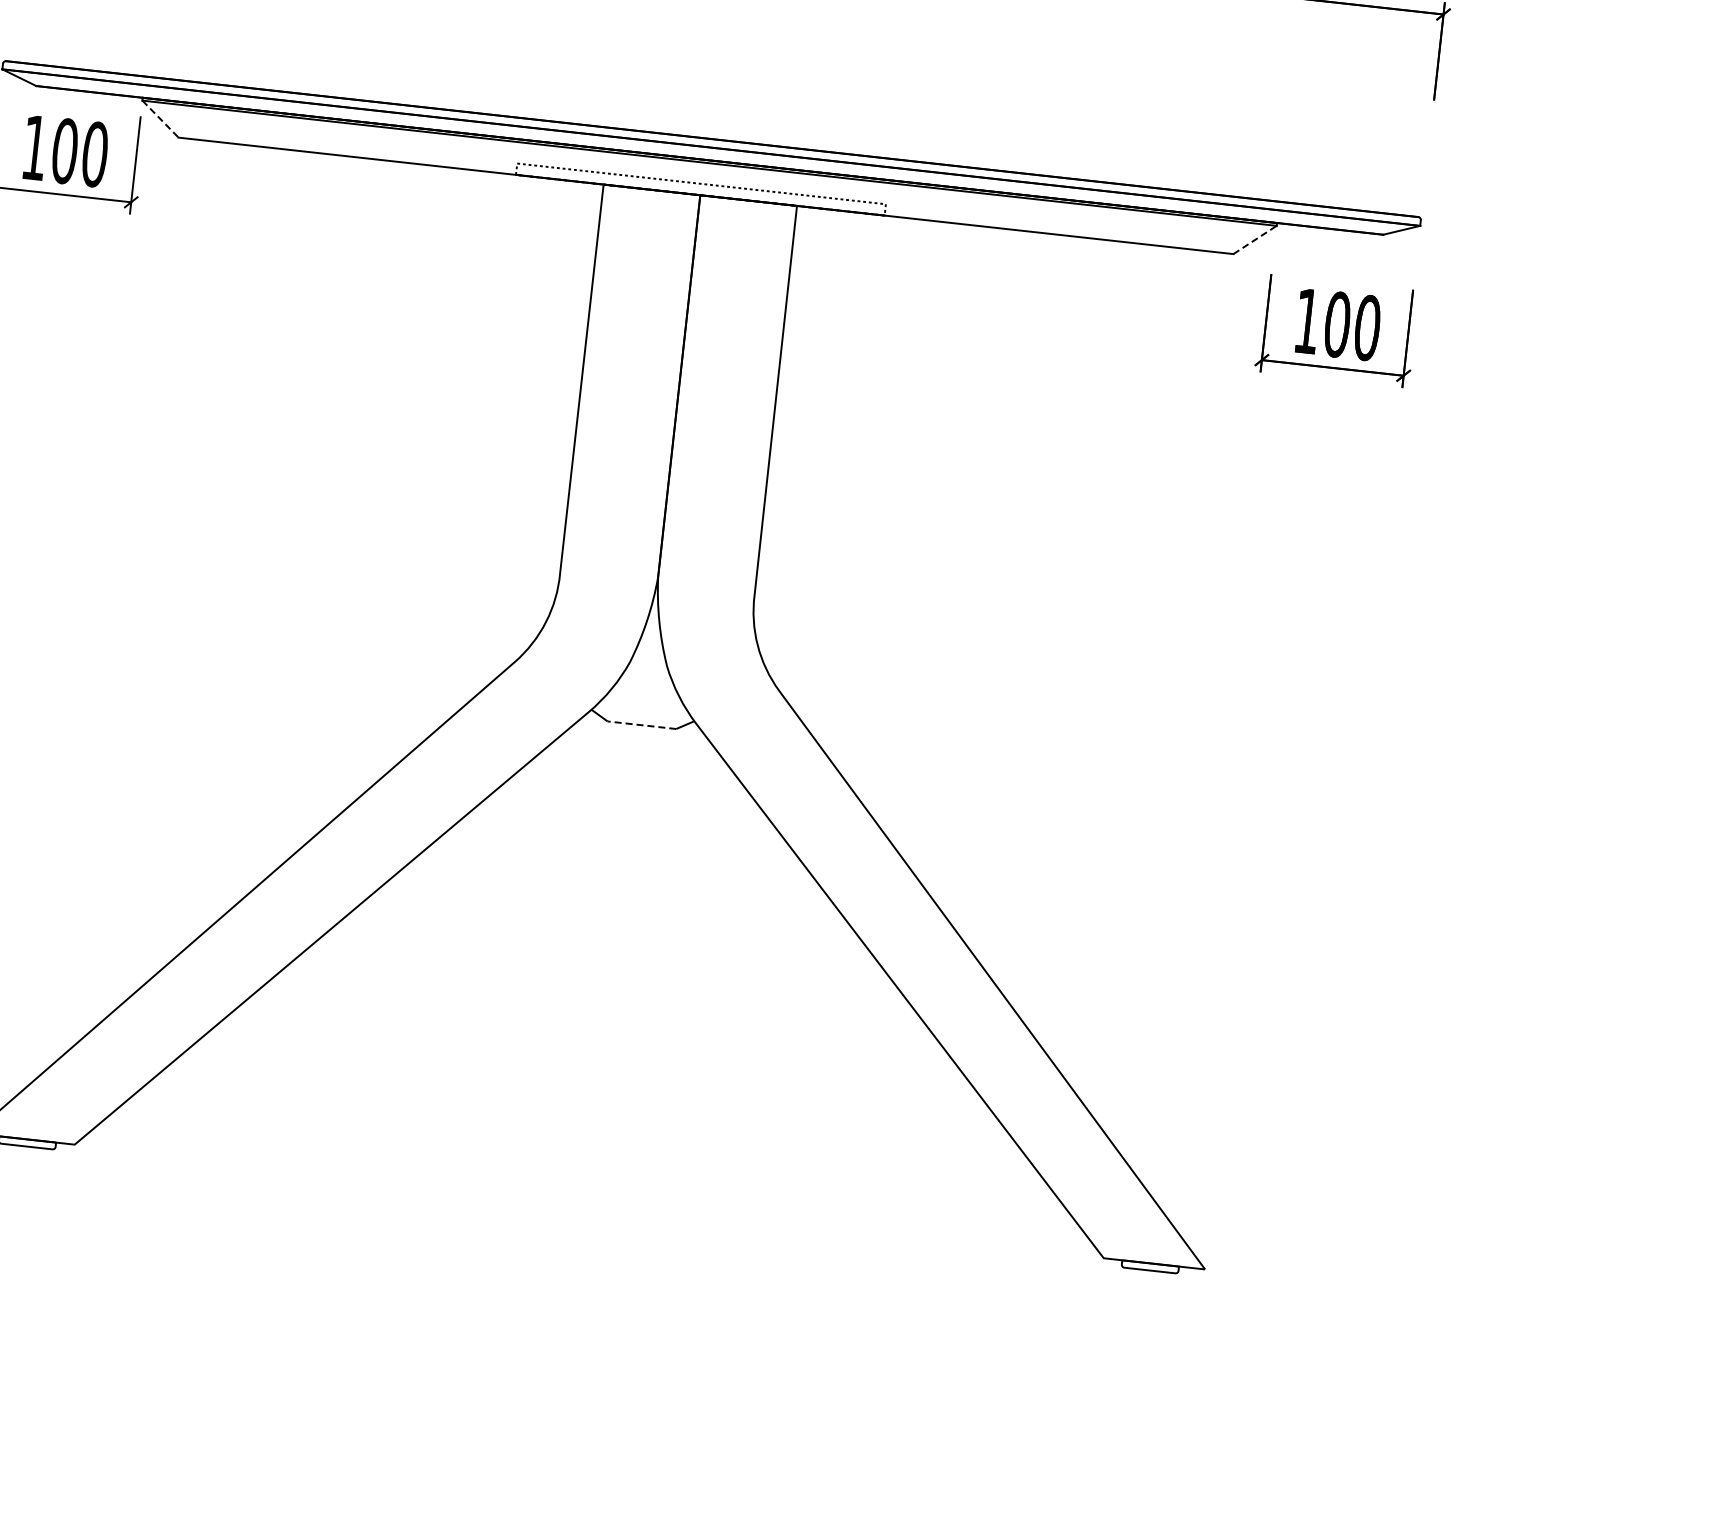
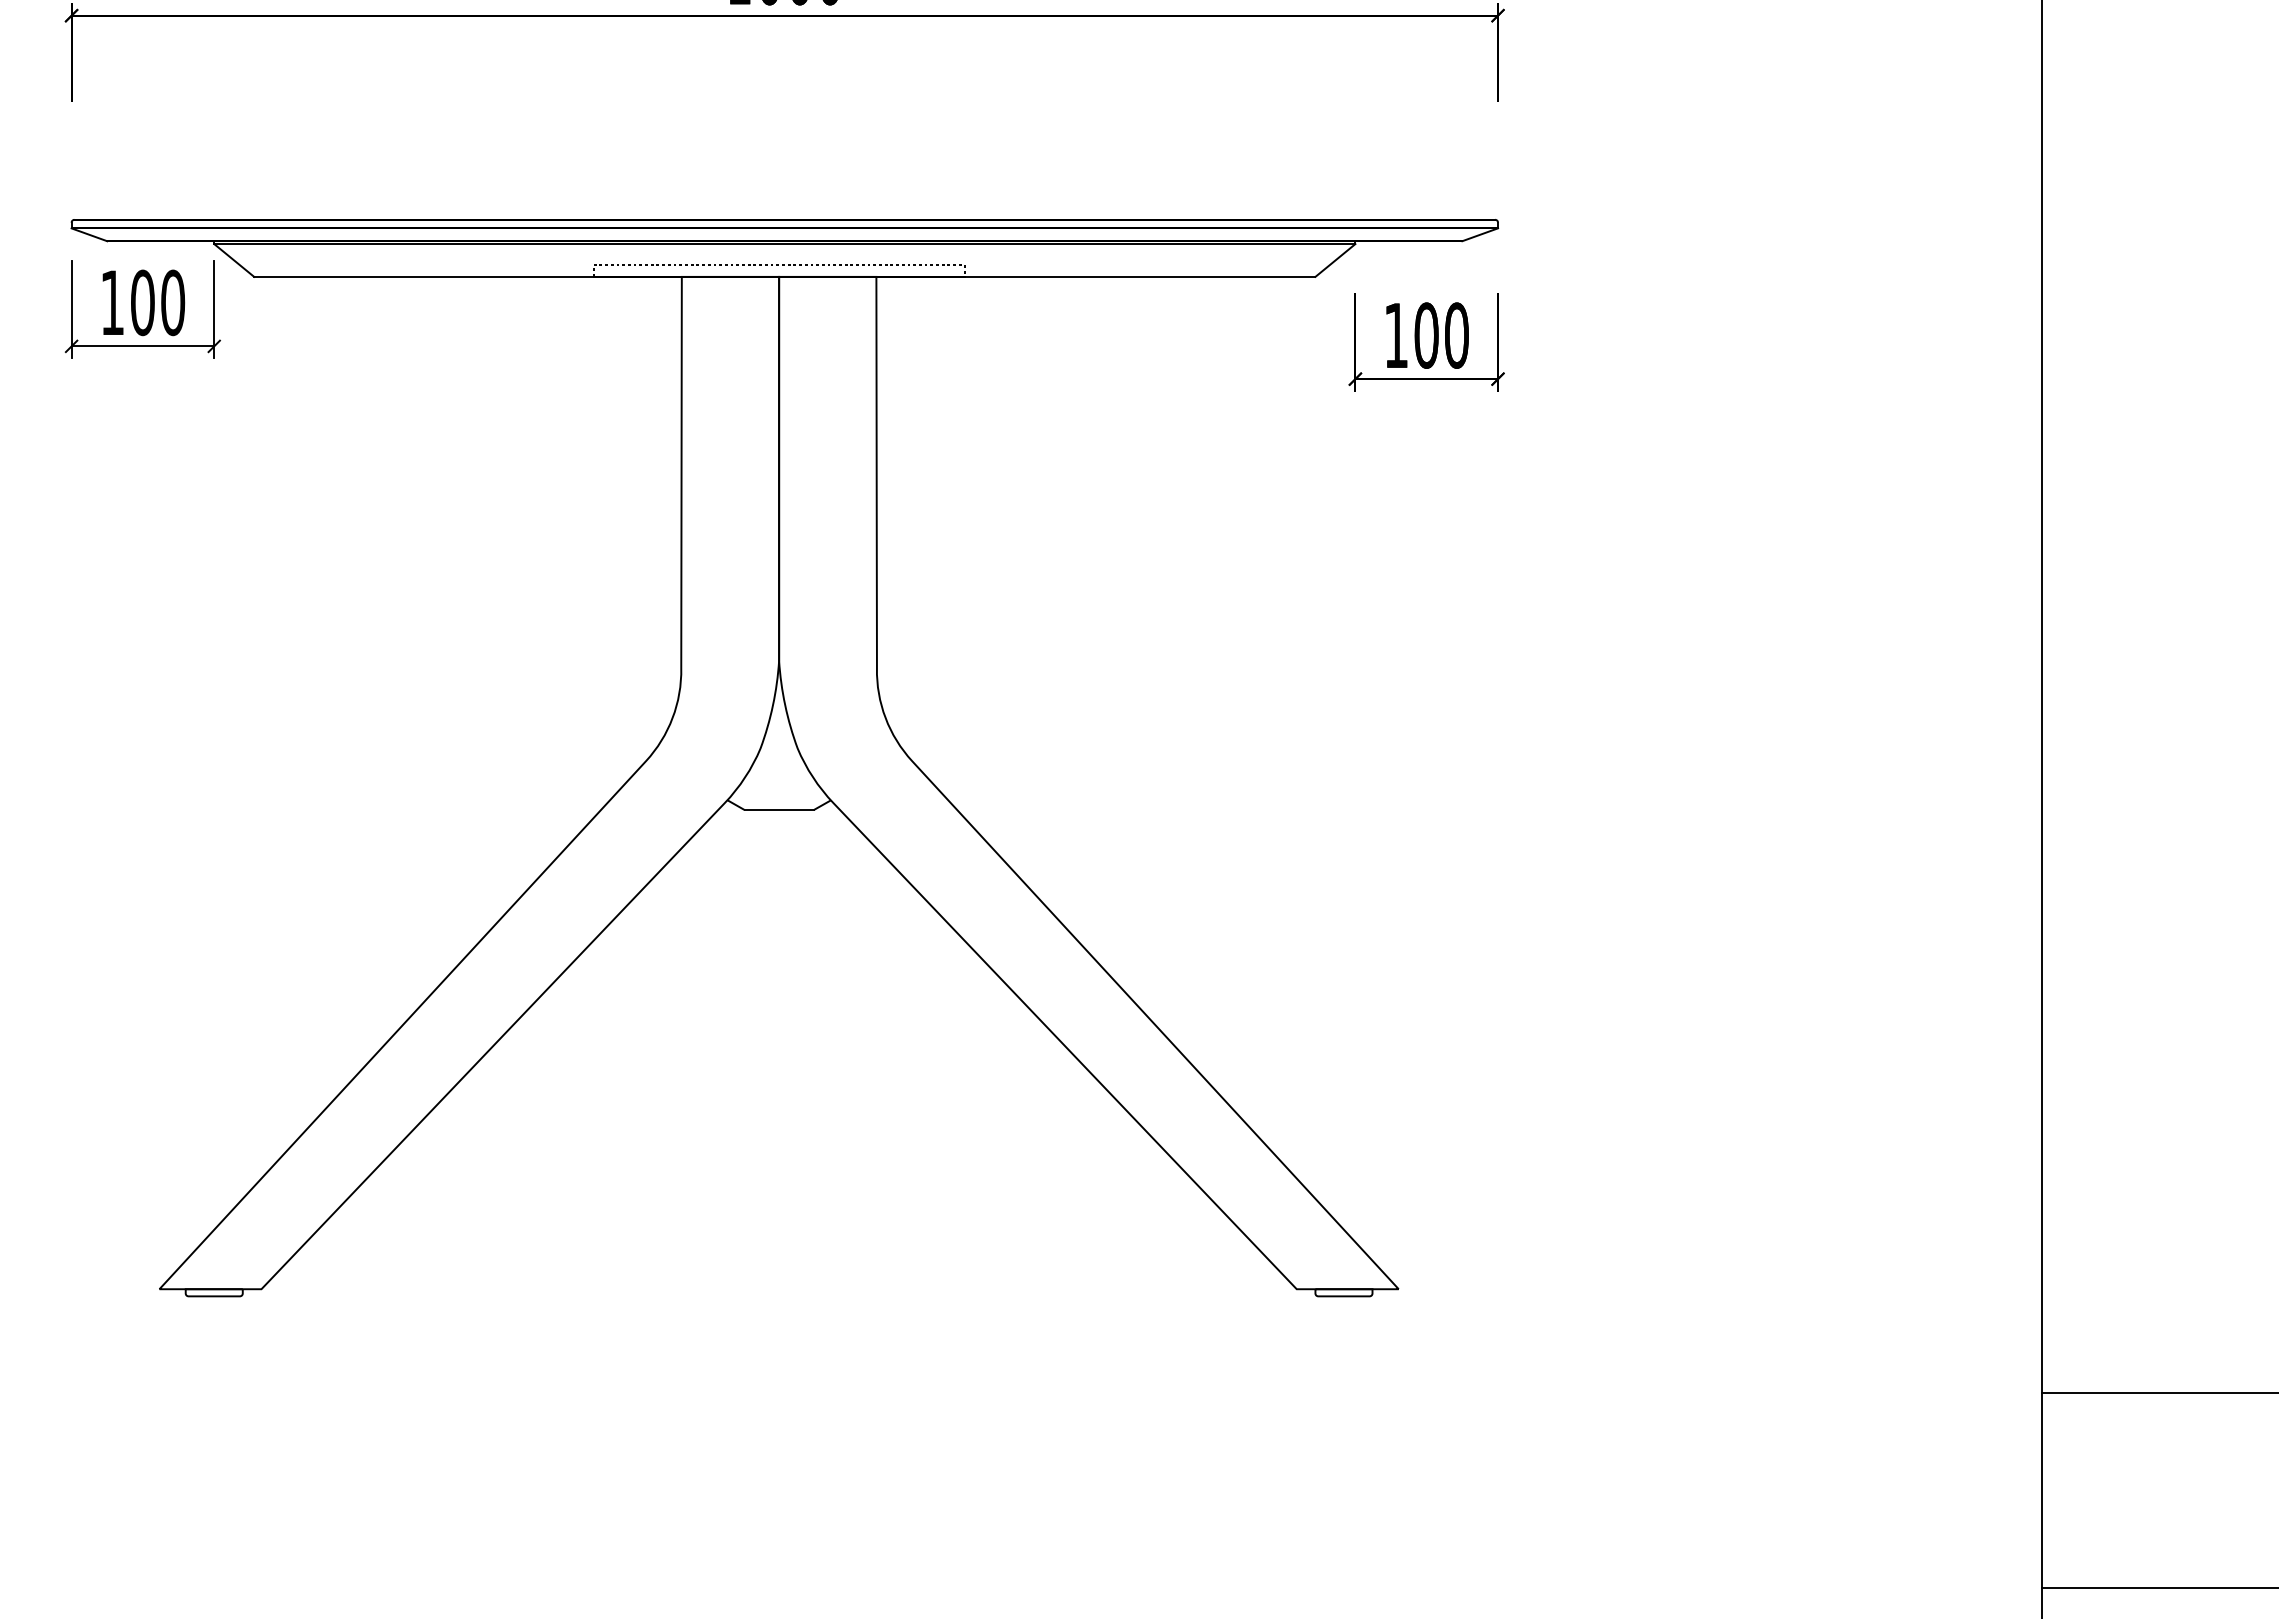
line: (160, 119) -> (234, 260), dashed -> solid
line: (1255, 239) -> (1335, 260), dashed -> solid
line: (642, 725) -> (779, 810), dashed -> solid

